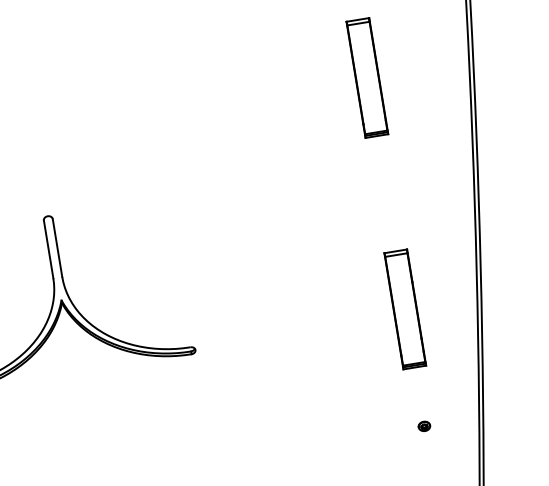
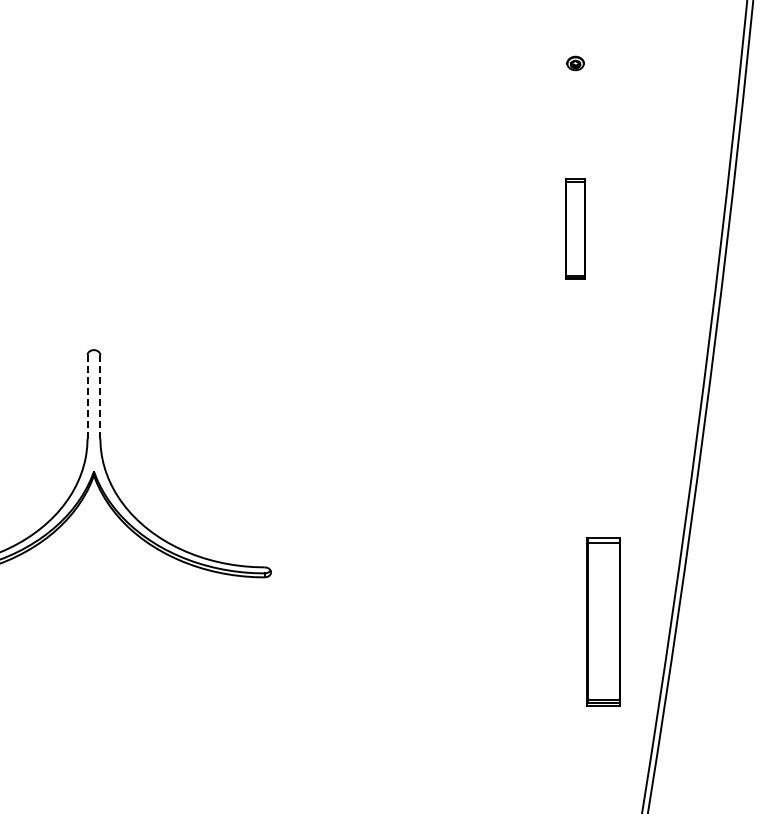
part: (367, 77) -> (575, 228), size x0.6
line: (57, 247) -> (100, 396), solid -> dashed
line: (48, 249) -> (87, 396), solid -> dashed
part: (405, 309) -> (603, 621), moved
part: (424, 426) -> (575, 732), removed

